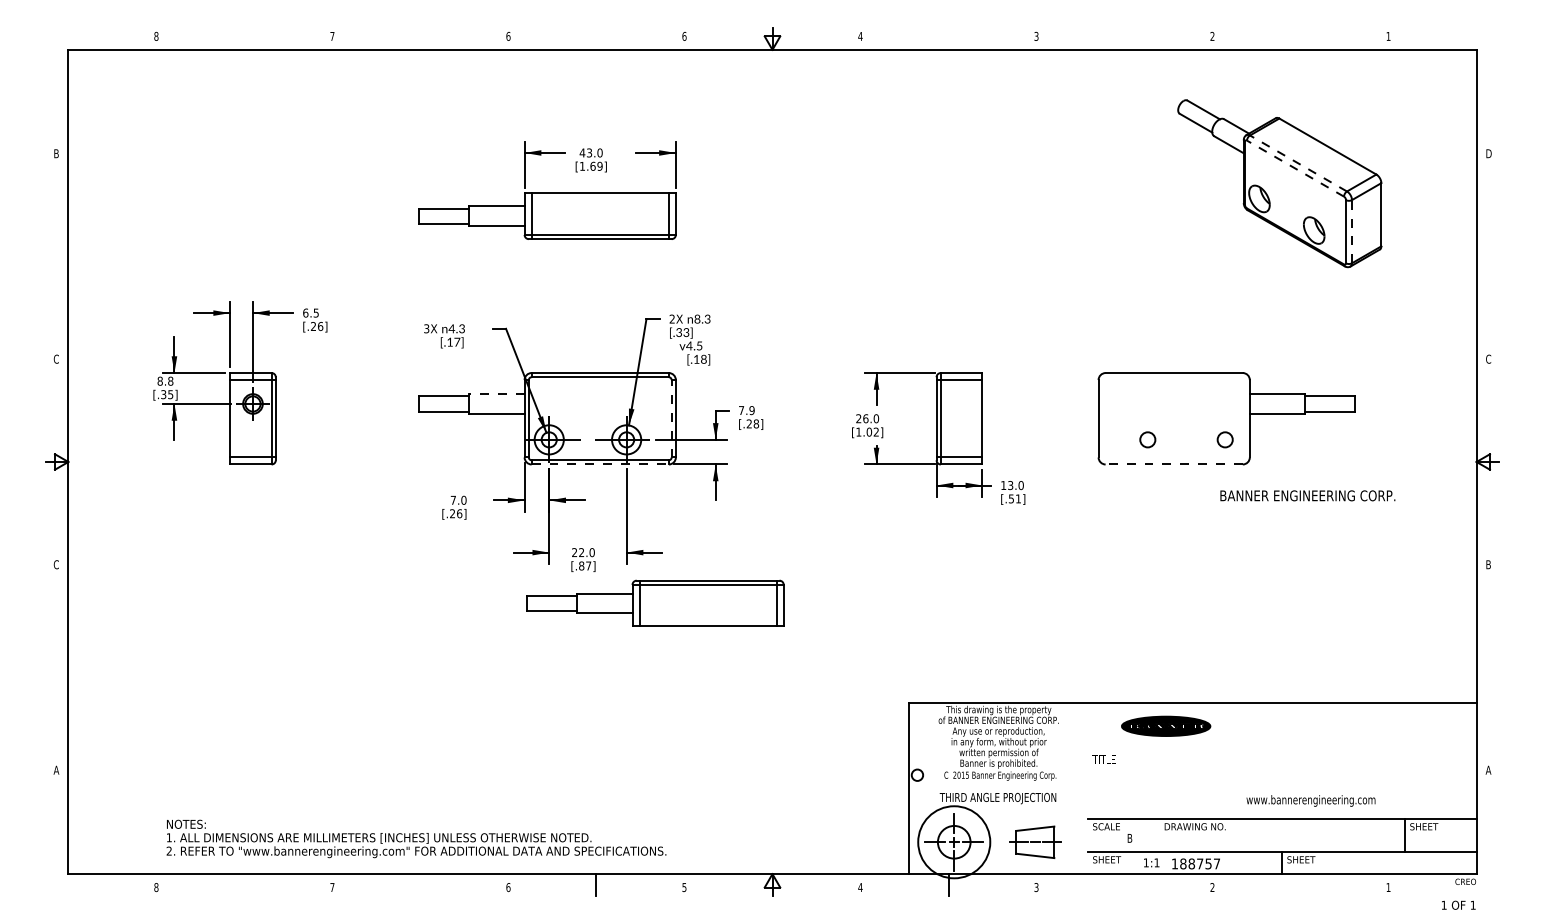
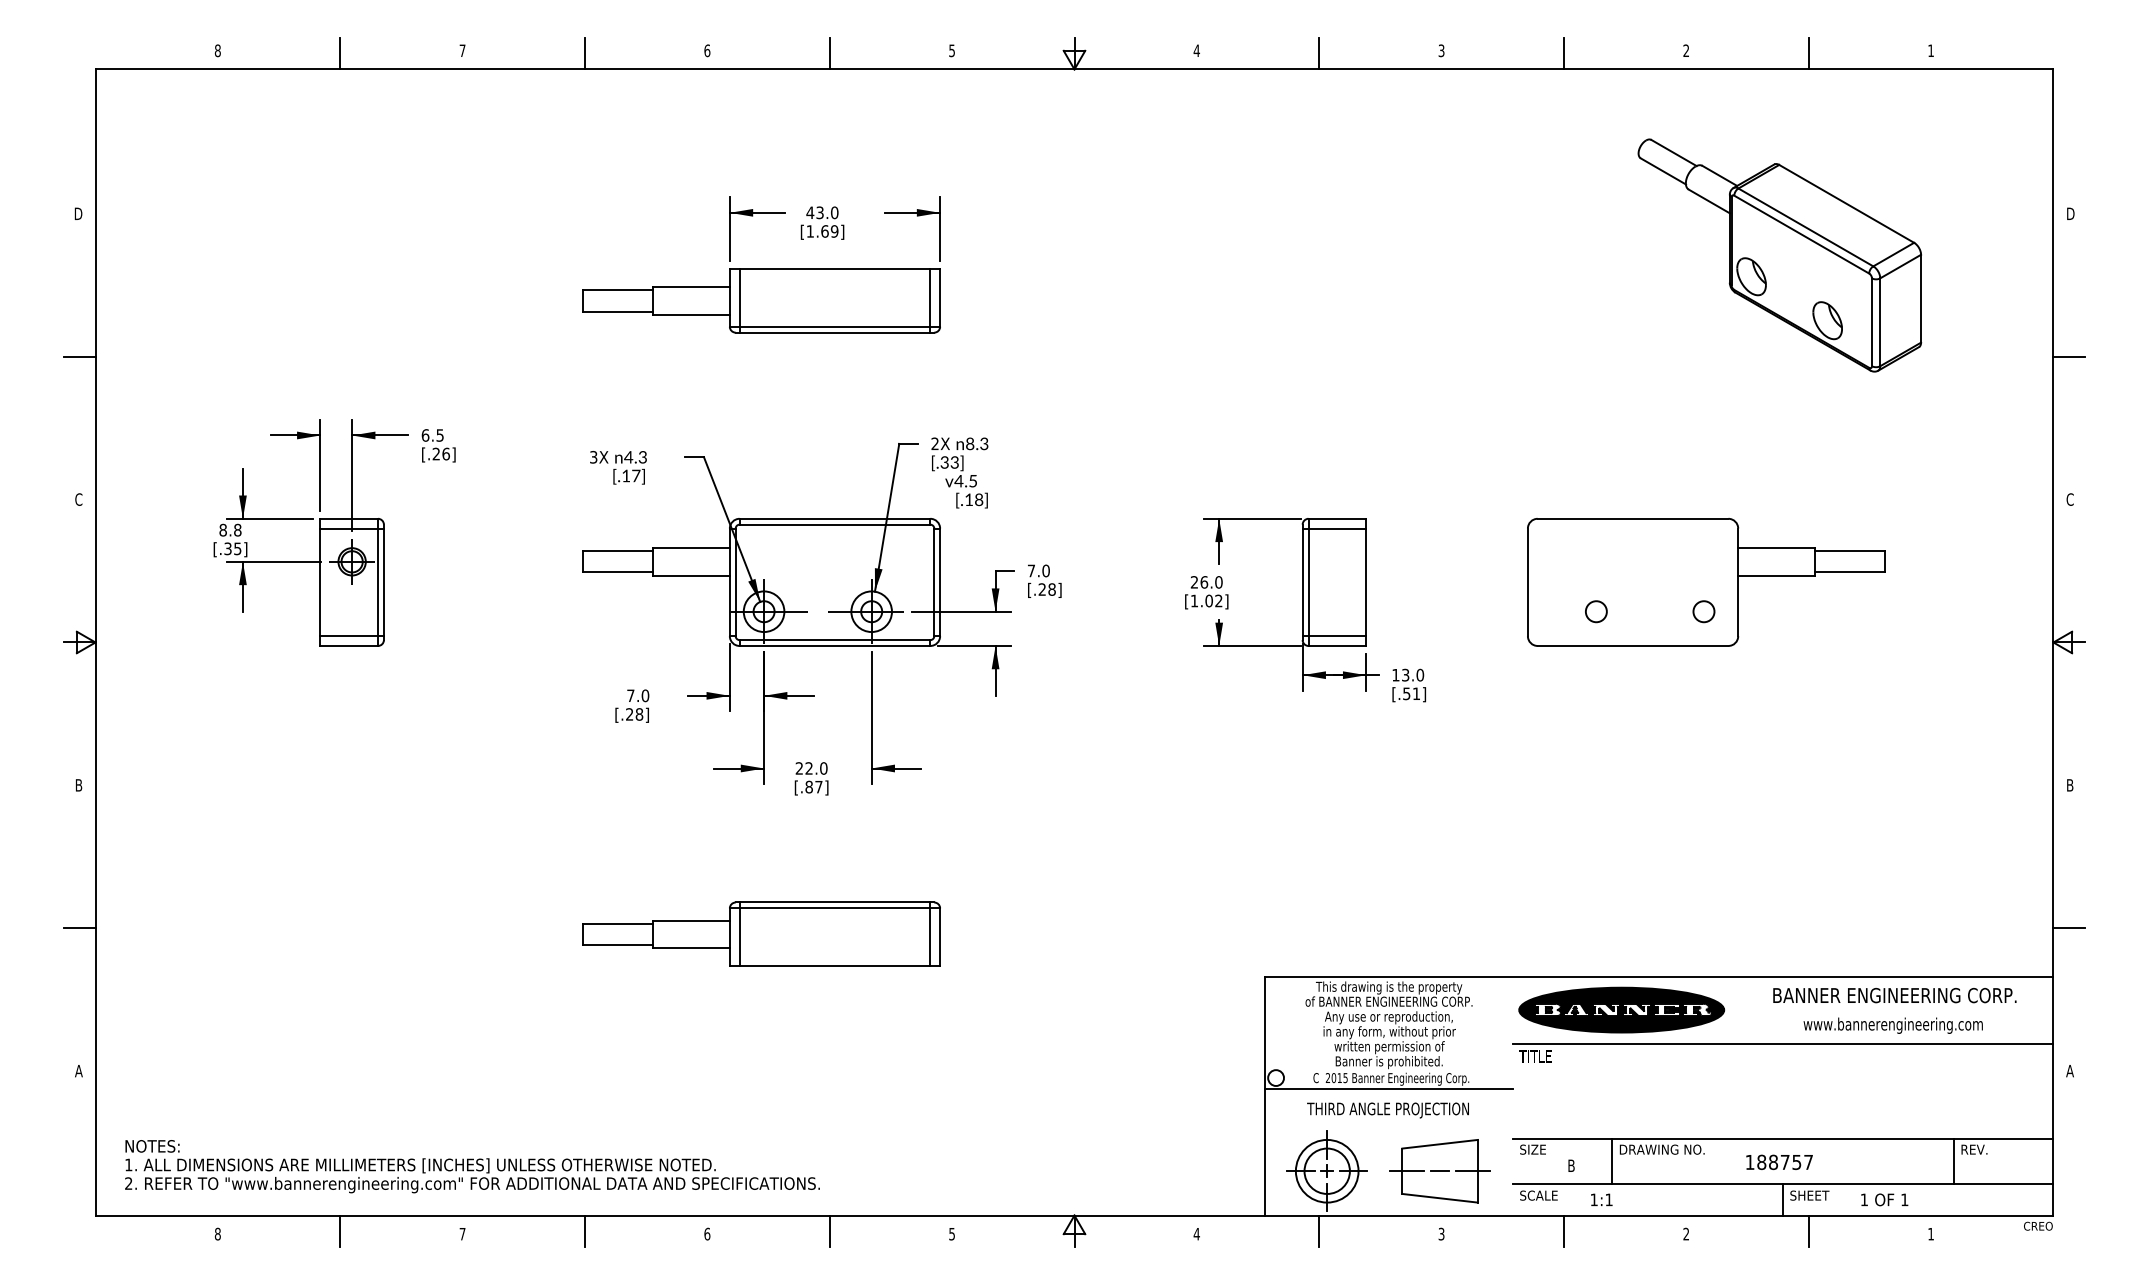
text: (684, 36) -> (952, 50), 6 -> 5
line: (244, 38) -> (340, 53), added
line: (420, 38) -> (585, 53), added
line: (596, 38) -> (829, 53), added
line: (948, 38) -> (1319, 53), added
line: (1124, 38) -> (1563, 53), added
line: (1300, 38) -> (1808, 53), added
text: (56, 153) -> (78, 213), B -> D
line: (1298, 163) -> (1805, 227), dashed -> solid
line: (1295, 168) -> (1801, 234), dashed -> solid
line: (1352, 231) -> (1880, 322), dashed -> solid
line: (56, 256) -> (79, 356), added
line: (1487, 256) -> (2068, 356), added
line: (496, 394) -> (690, 548), dashed -> solid
text: (751, 410) -> (1045, 571), 7.9 -> 7.0
line: (671, 418) -> (934, 582), dashed -> solid
line: (600, 464) -> (835, 645), dashed -> solid
line: (1173, 464) -> (1632, 645), dashed -> solid
text: (1307, 495) -> (1894, 995), moved
text: (459, 513) -> (639, 714), [.26] -> [.28]
text: (56, 564) -> (78, 785), C -> B
part: (655, 602) -> (761, 933), moved
line: (56, 667) -> (79, 928), added
line: (1487, 667) -> (2068, 928), added
part: (1165, 725) -> (1621, 1009), size x1.67
line: (1282, 751) -> (1783, 1044), added
line: (998, 782) -> (1388, 1088), added
text: (1310, 800) -> (1892, 1025), moved
text: (1109, 826) -> (1542, 1149), SCALE -> SIZE
text: (1424, 826) -> (1980, 1149), SHEET -> REV.
line: (1159, 835) -> (1612, 1161), added
text: (416, 838) -> (472, 1166), moved
circle: (953, 841) -> (1326, 1170), size x0.62
part: (1035, 842) -> (1439, 1171), size x1.43
text: (1109, 859) -> (1543, 1195), SHEET -> SCALE
text: (1196, 863) -> (1779, 1161), moved
line: (244, 884) -> (340, 1230), added
line: (420, 884) -> (585, 1230), added
line: (1124, 884) -> (1563, 1230), added
line: (1300, 884) -> (1808, 1230), added
text: (1458, 905) -> (1884, 1199), moved

